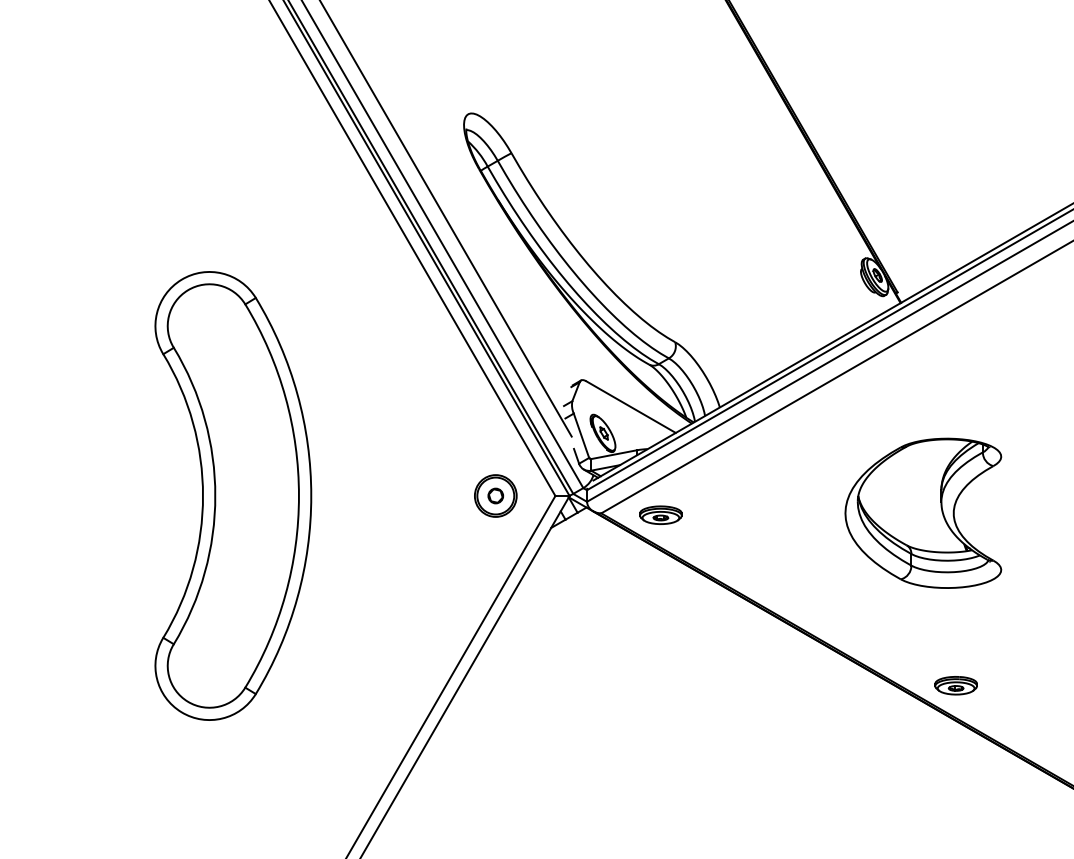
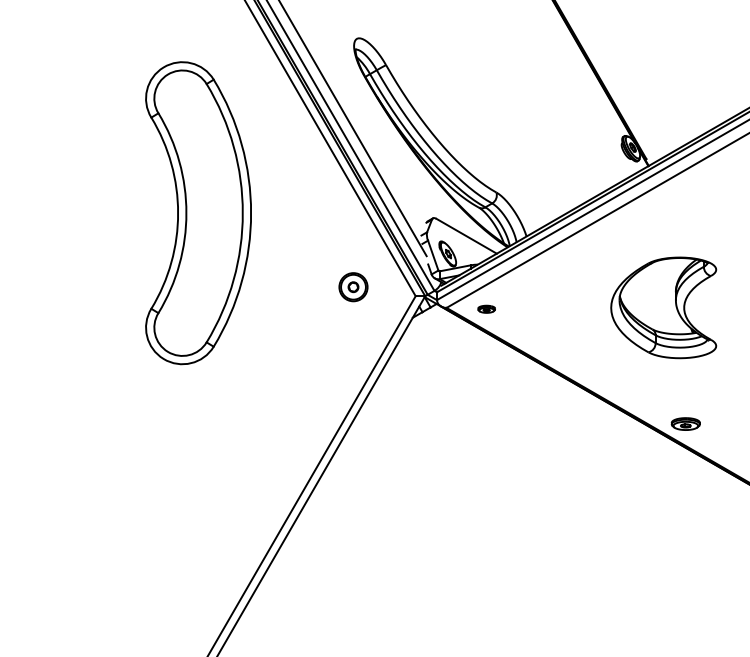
part: (233, 496) -> (198, 213), moved
part: (495, 496) -> (353, 287), moved
part: (660, 515) -> (486, 309), size x0.6

